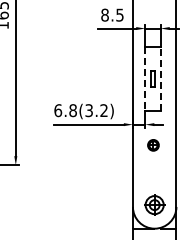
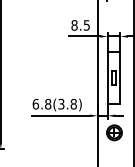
line: (145, 79) -> (107, 78), dashed -> solid
line: (160, 79) -> (120, 78), dashed -> solid
text: (103, 110) -> (73, 104), 6.8(3.2) -> 6.8(3.8)
part: (153, 145) -> (114, 133), size x1.67

